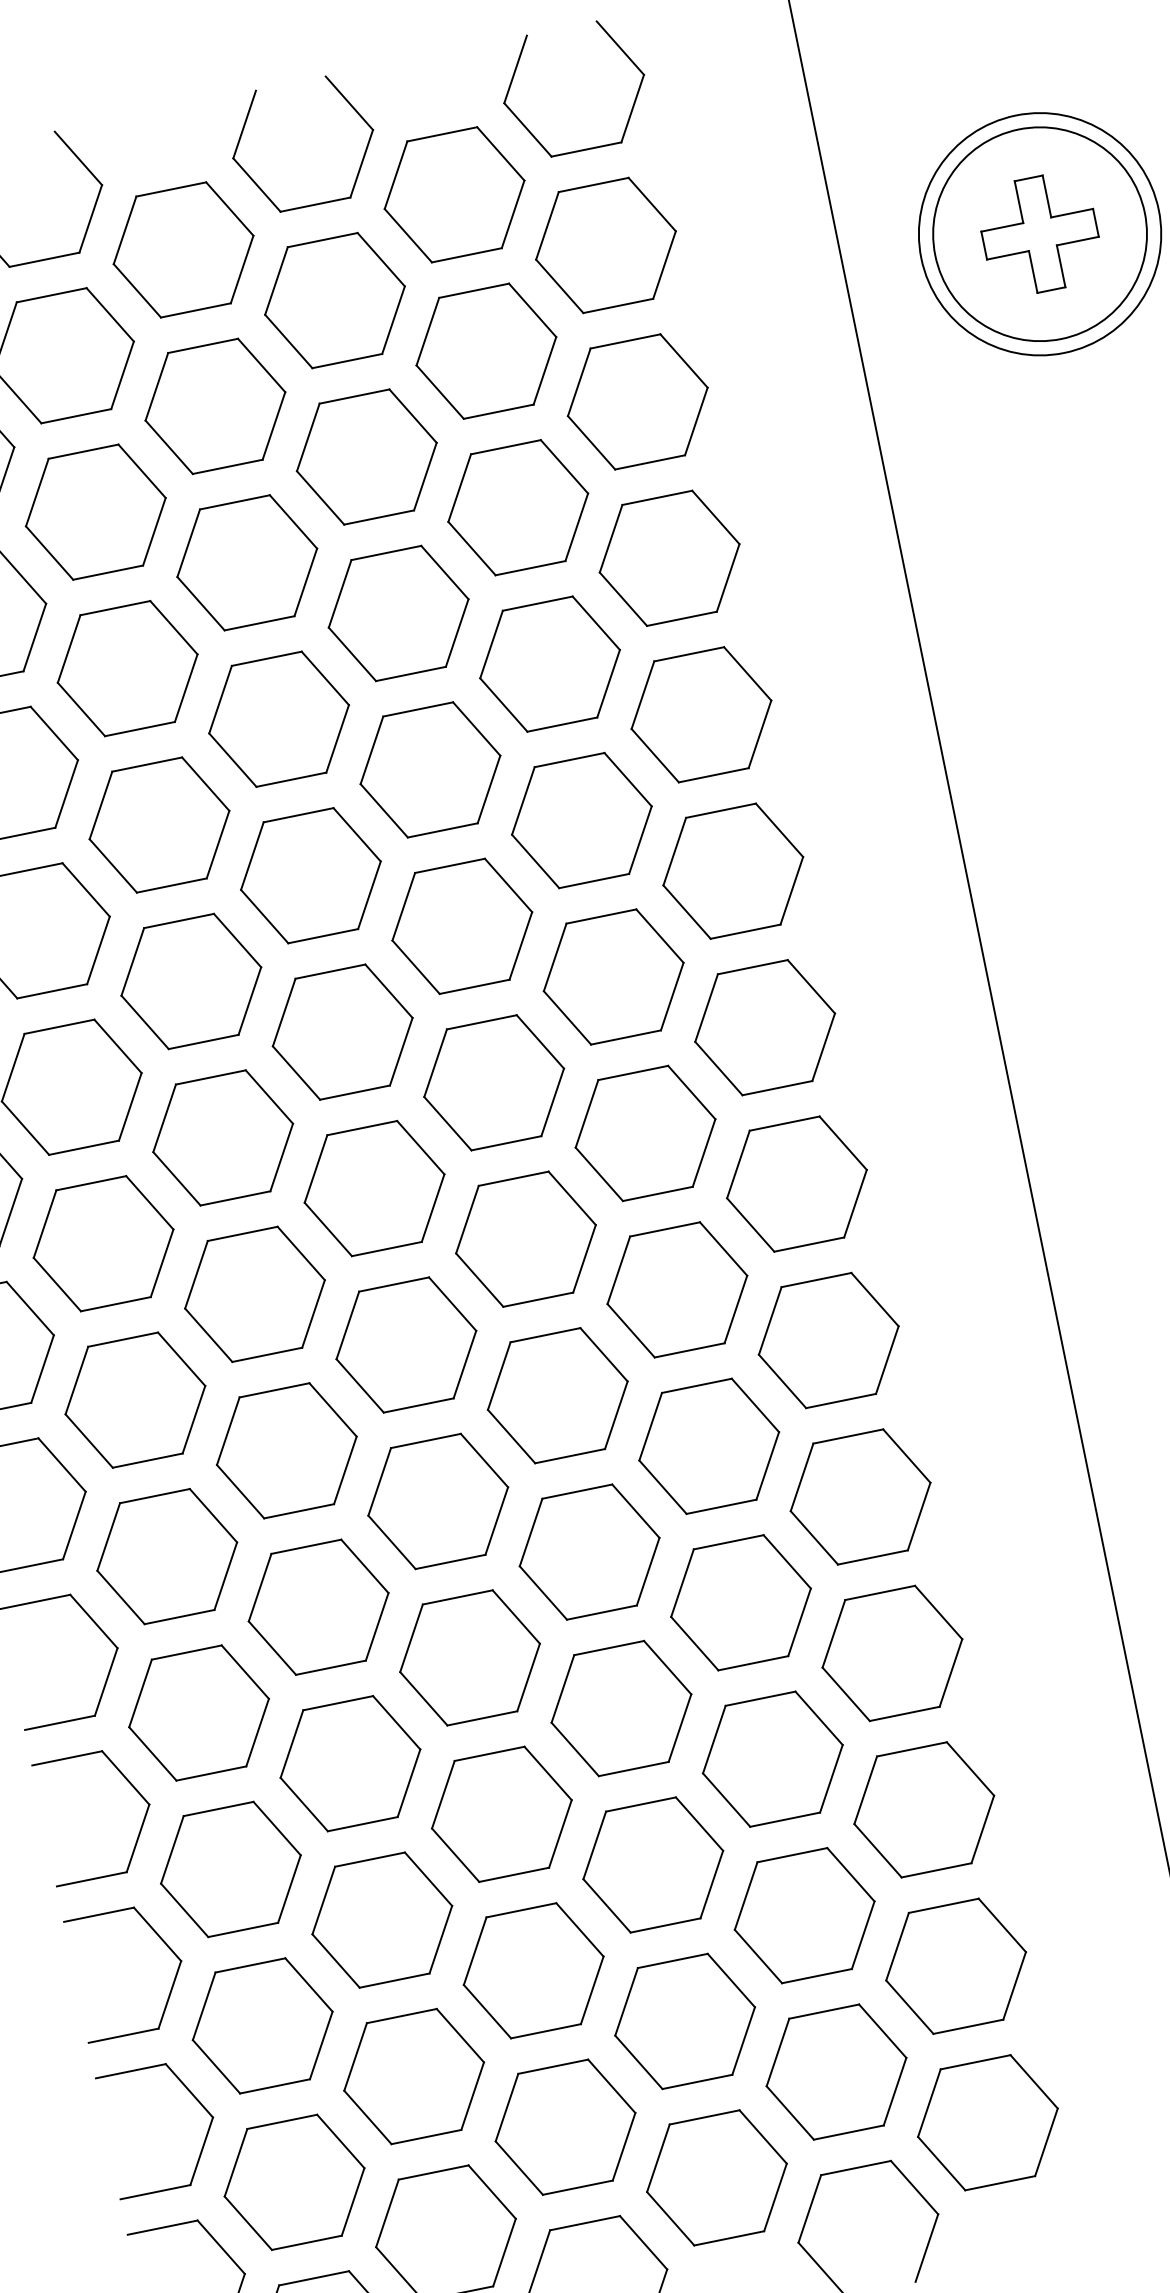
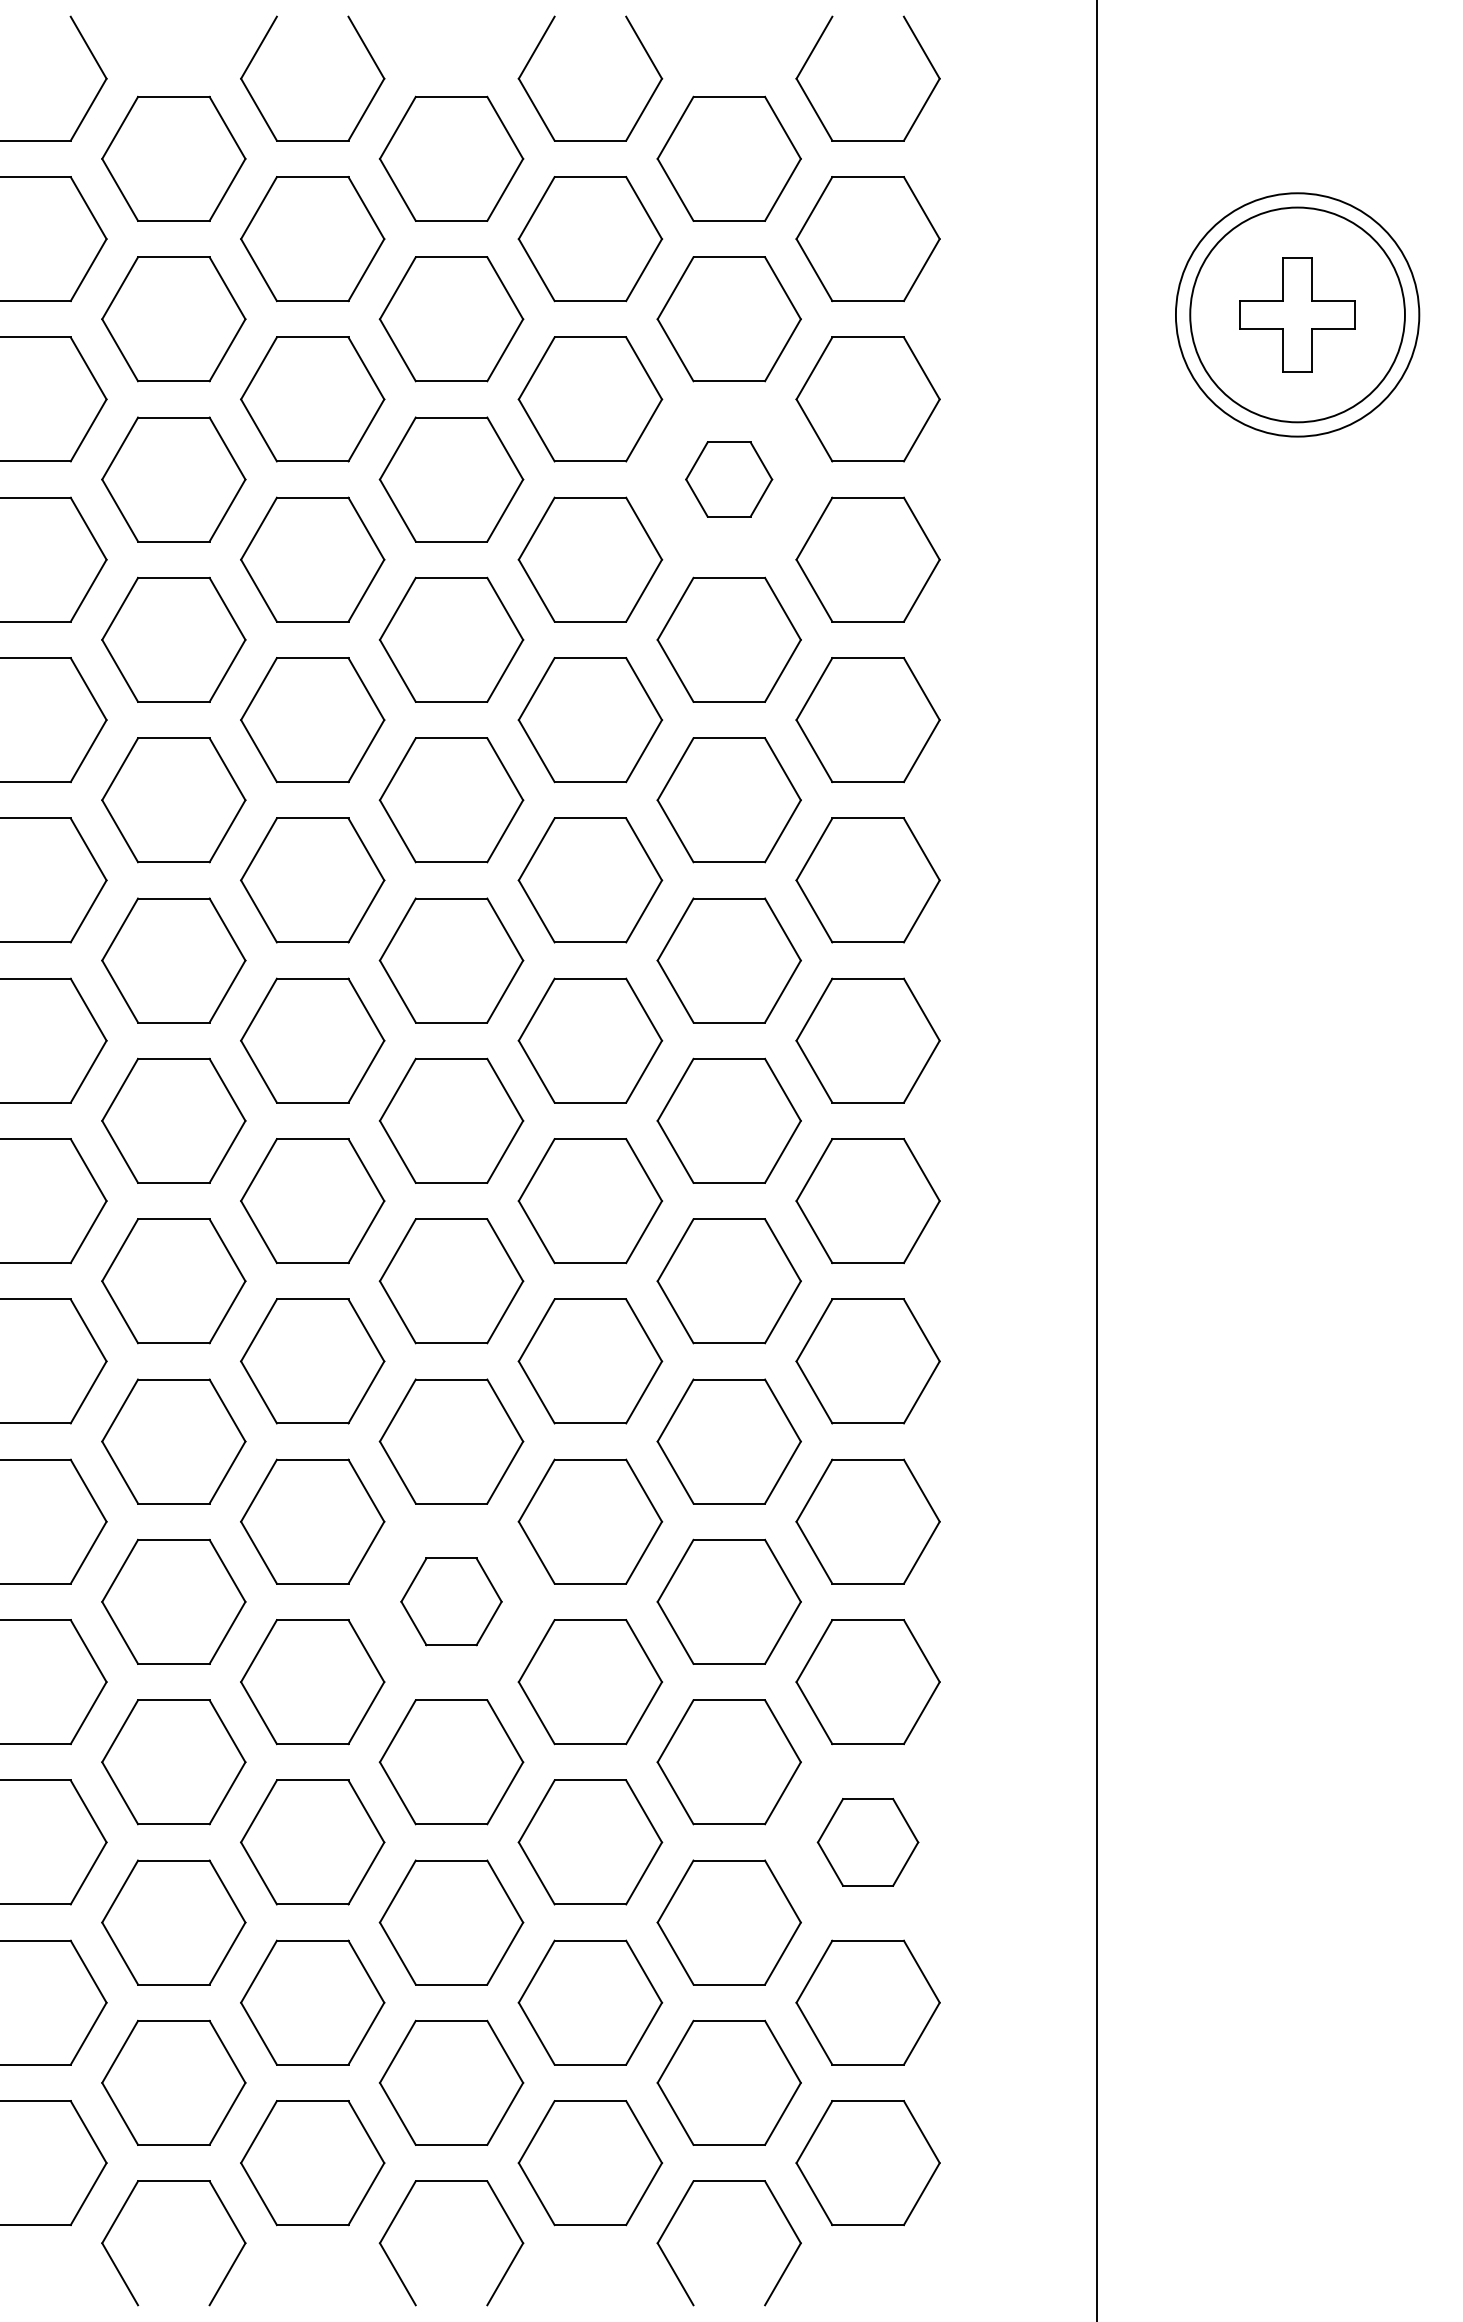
part: (517, 507) -> (728, 479), size x0.6
part: (469, 1657) -> (451, 1601), size x0.7
part: (923, 1810) -> (867, 1842), size x0.7

